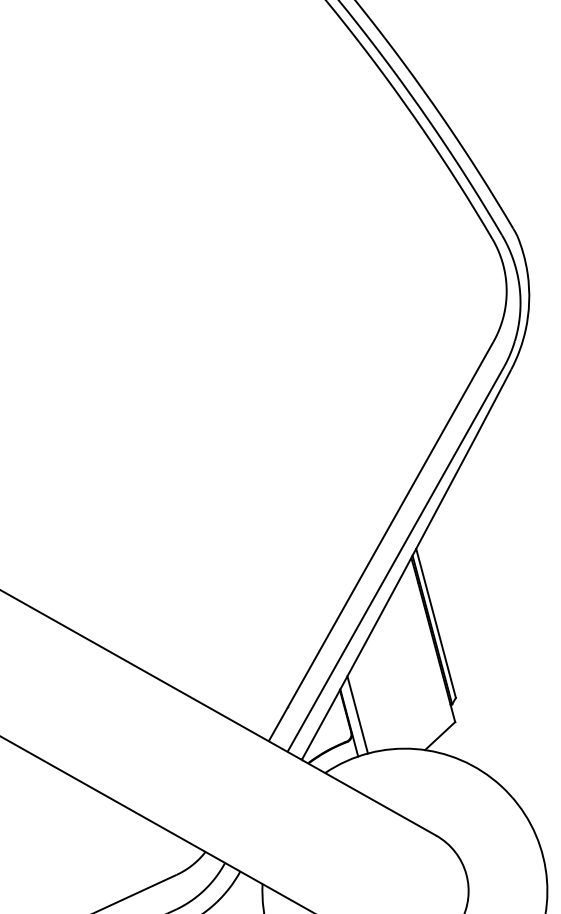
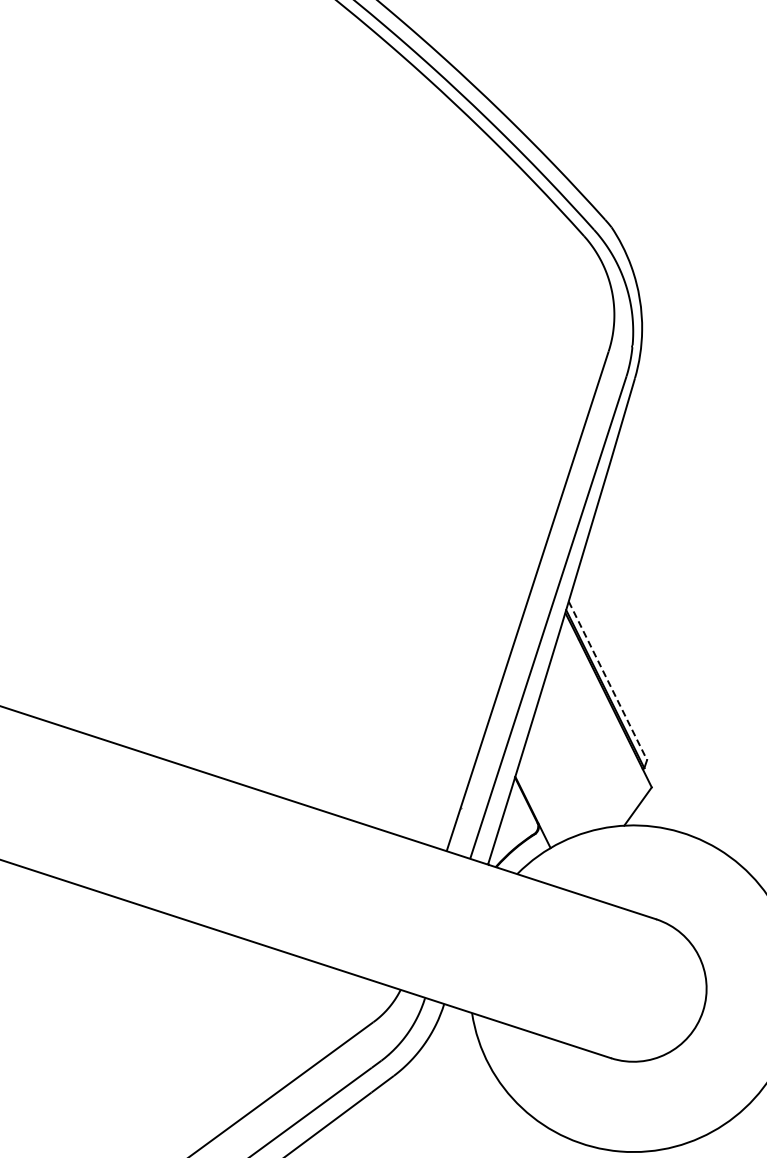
line: (436, 624) -> (608, 681), solid -> dashed
line: (357, 714) -> (540, 801), removed

